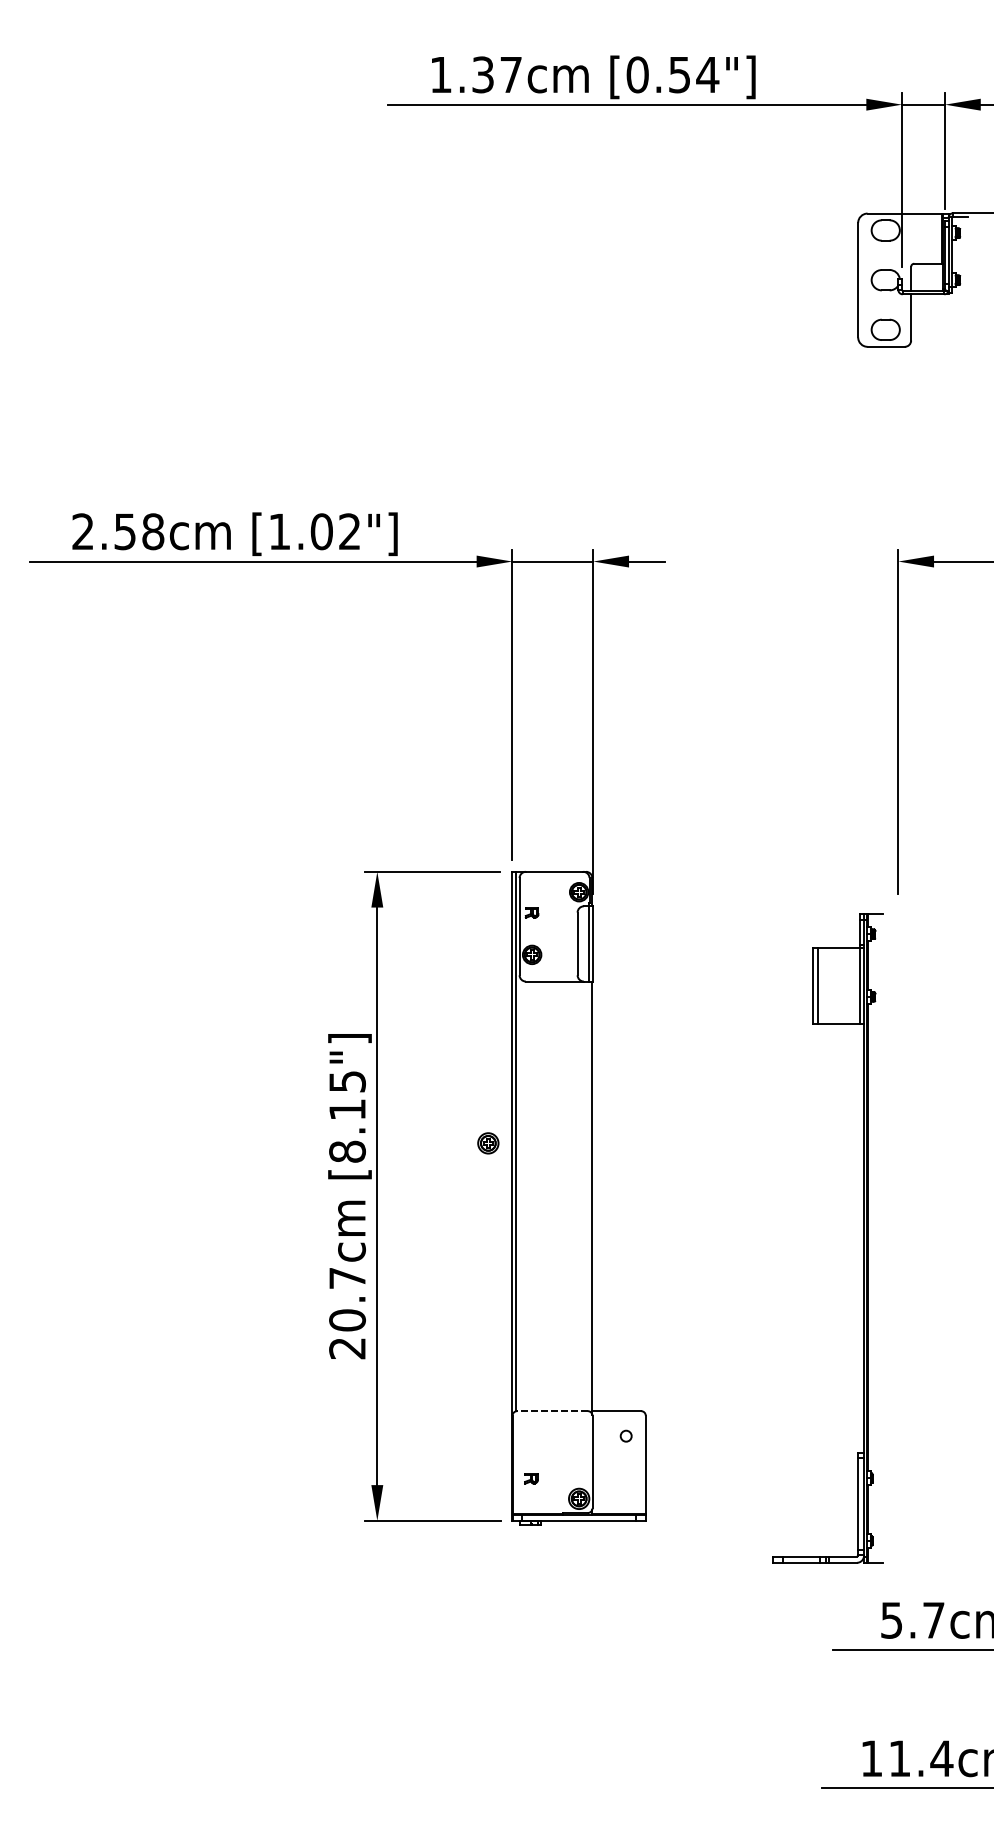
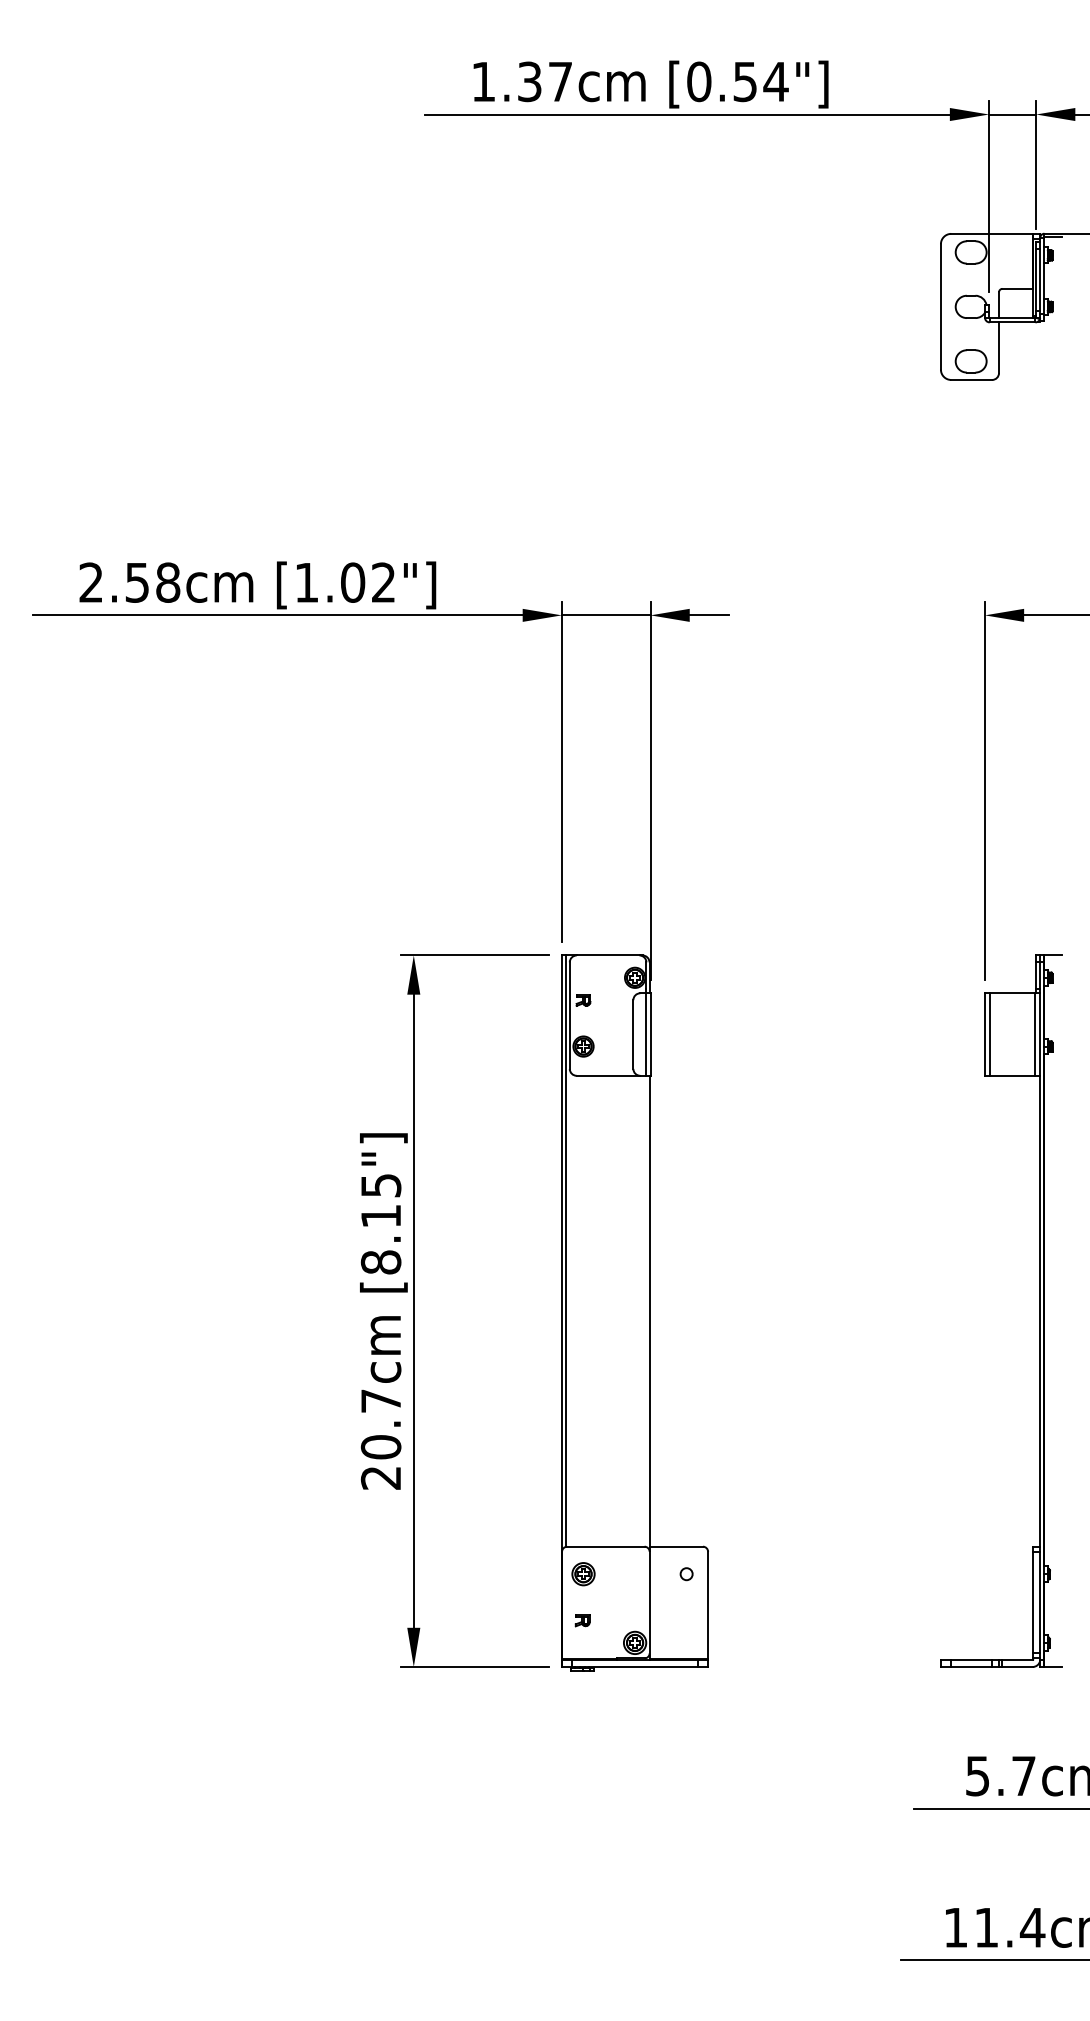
part: (488, 1143) -> (583, 1574), moved
part: (863, 1237) -> (1039, 1310), moved
line: (552, 1410) -> (605, 1546), dashed -> solid

